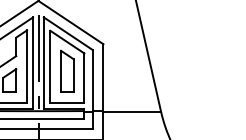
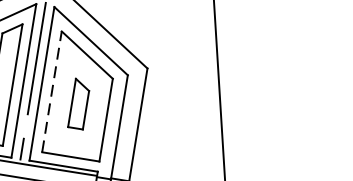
line: (50, 66) -> (52, 91), solid -> dashed
part: (67, 70) -> (79, 102), size x0.7

